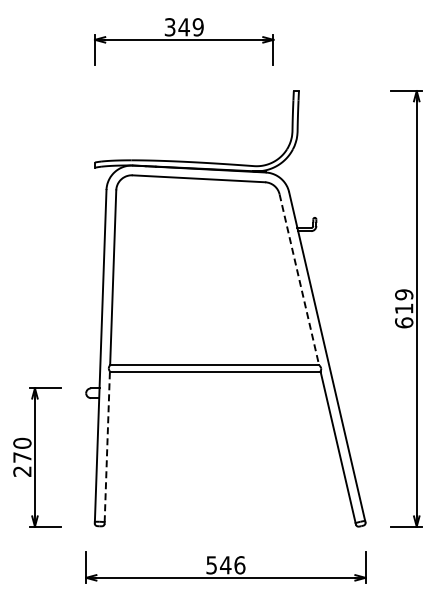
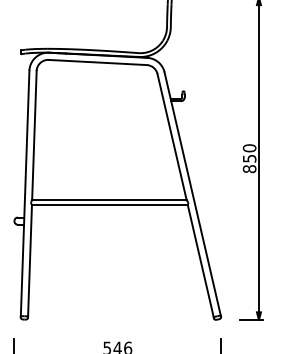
line: (299, 279) -> (172, 137), dashed -> solid
text: (404, 308) -> (249, 158), 619 -> 850
line: (107, 446) -> (30, 260), dashed -> solid

